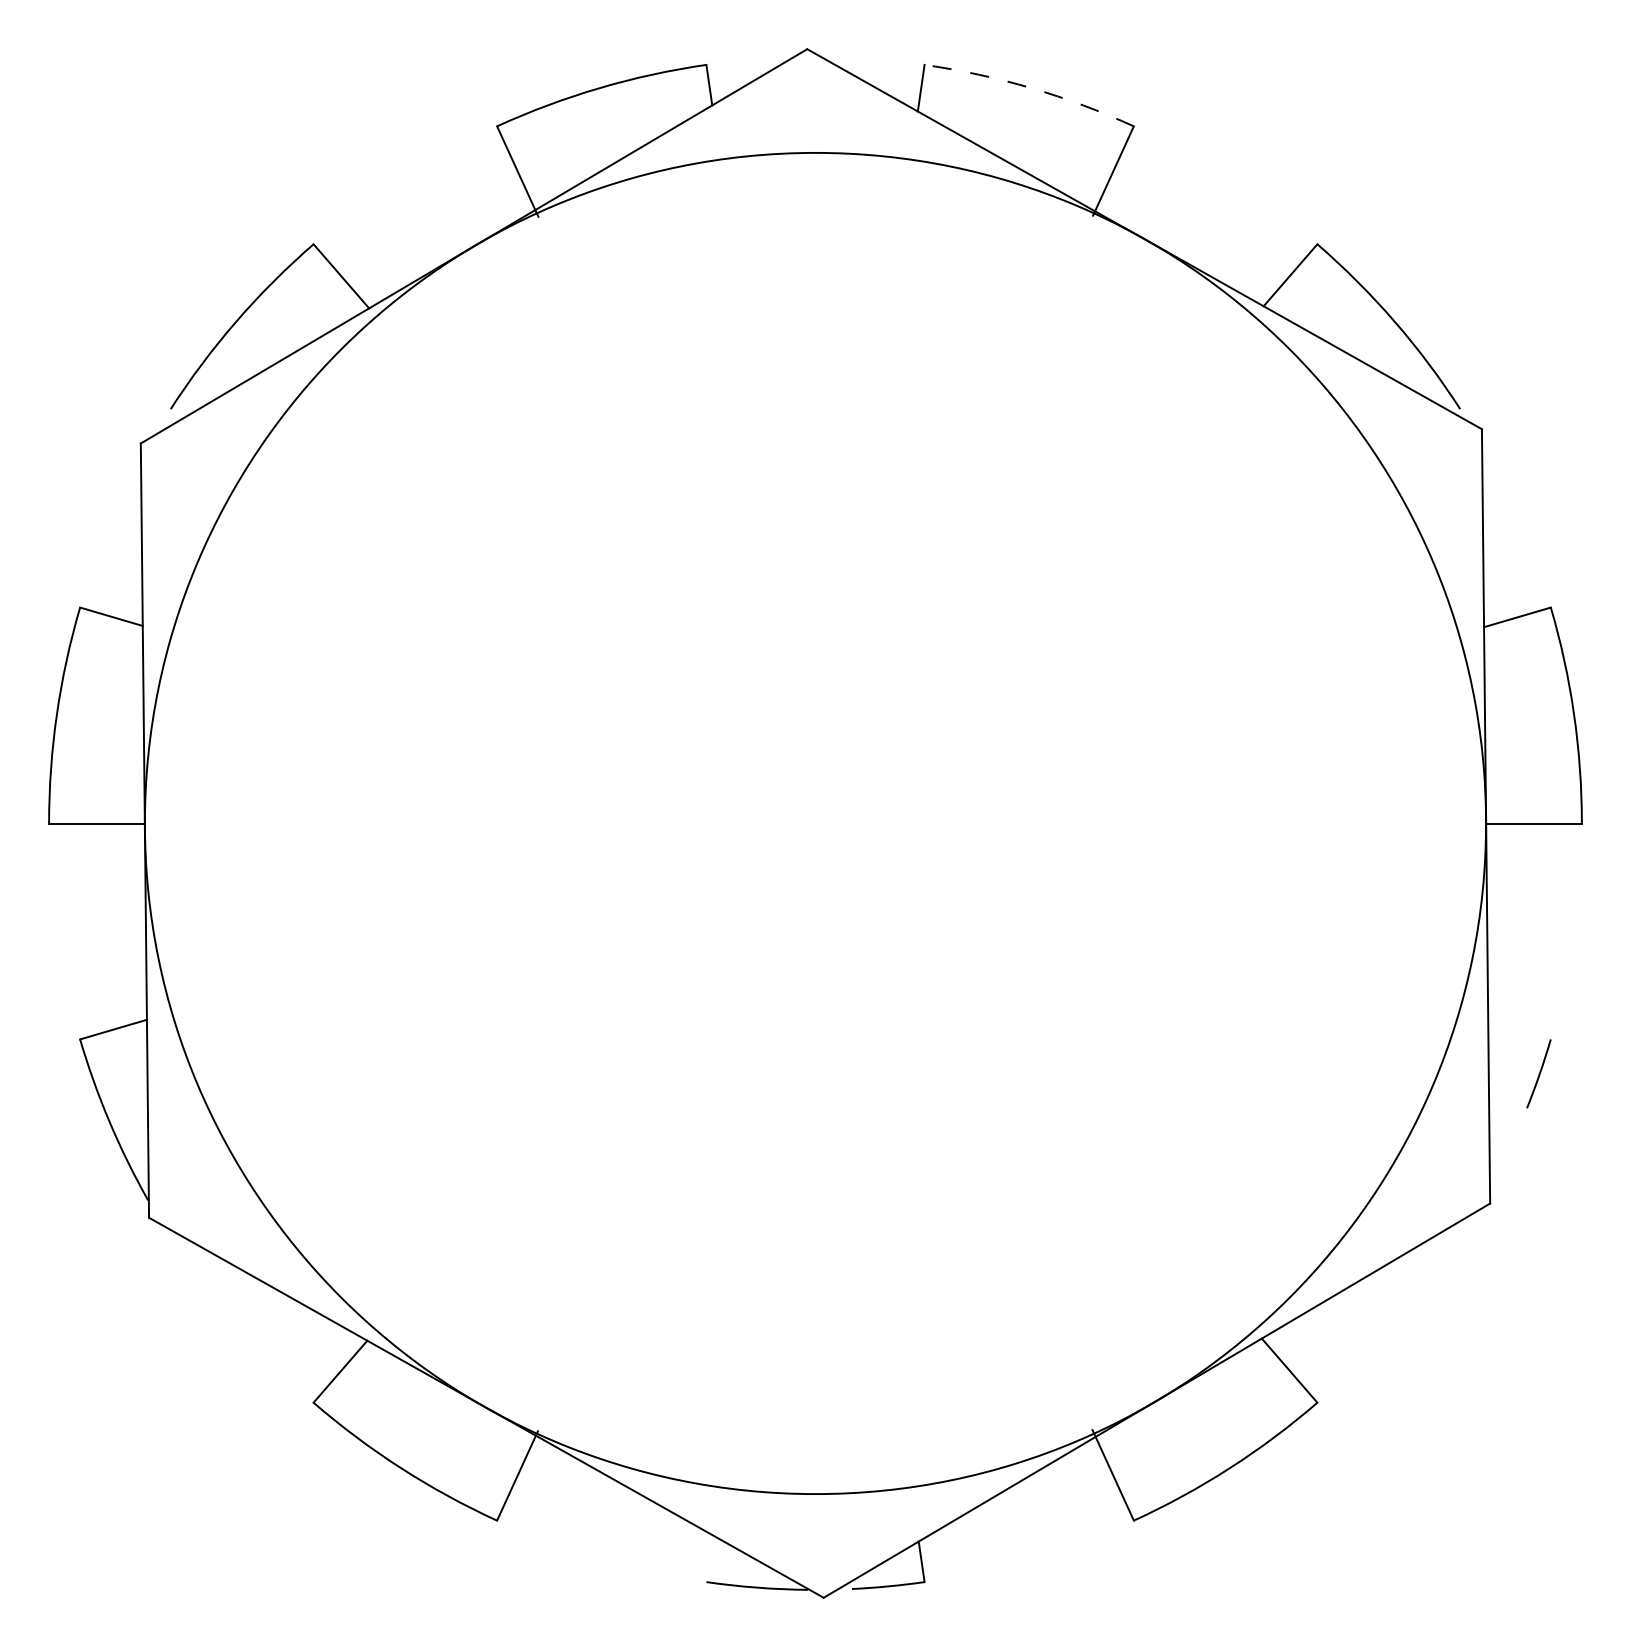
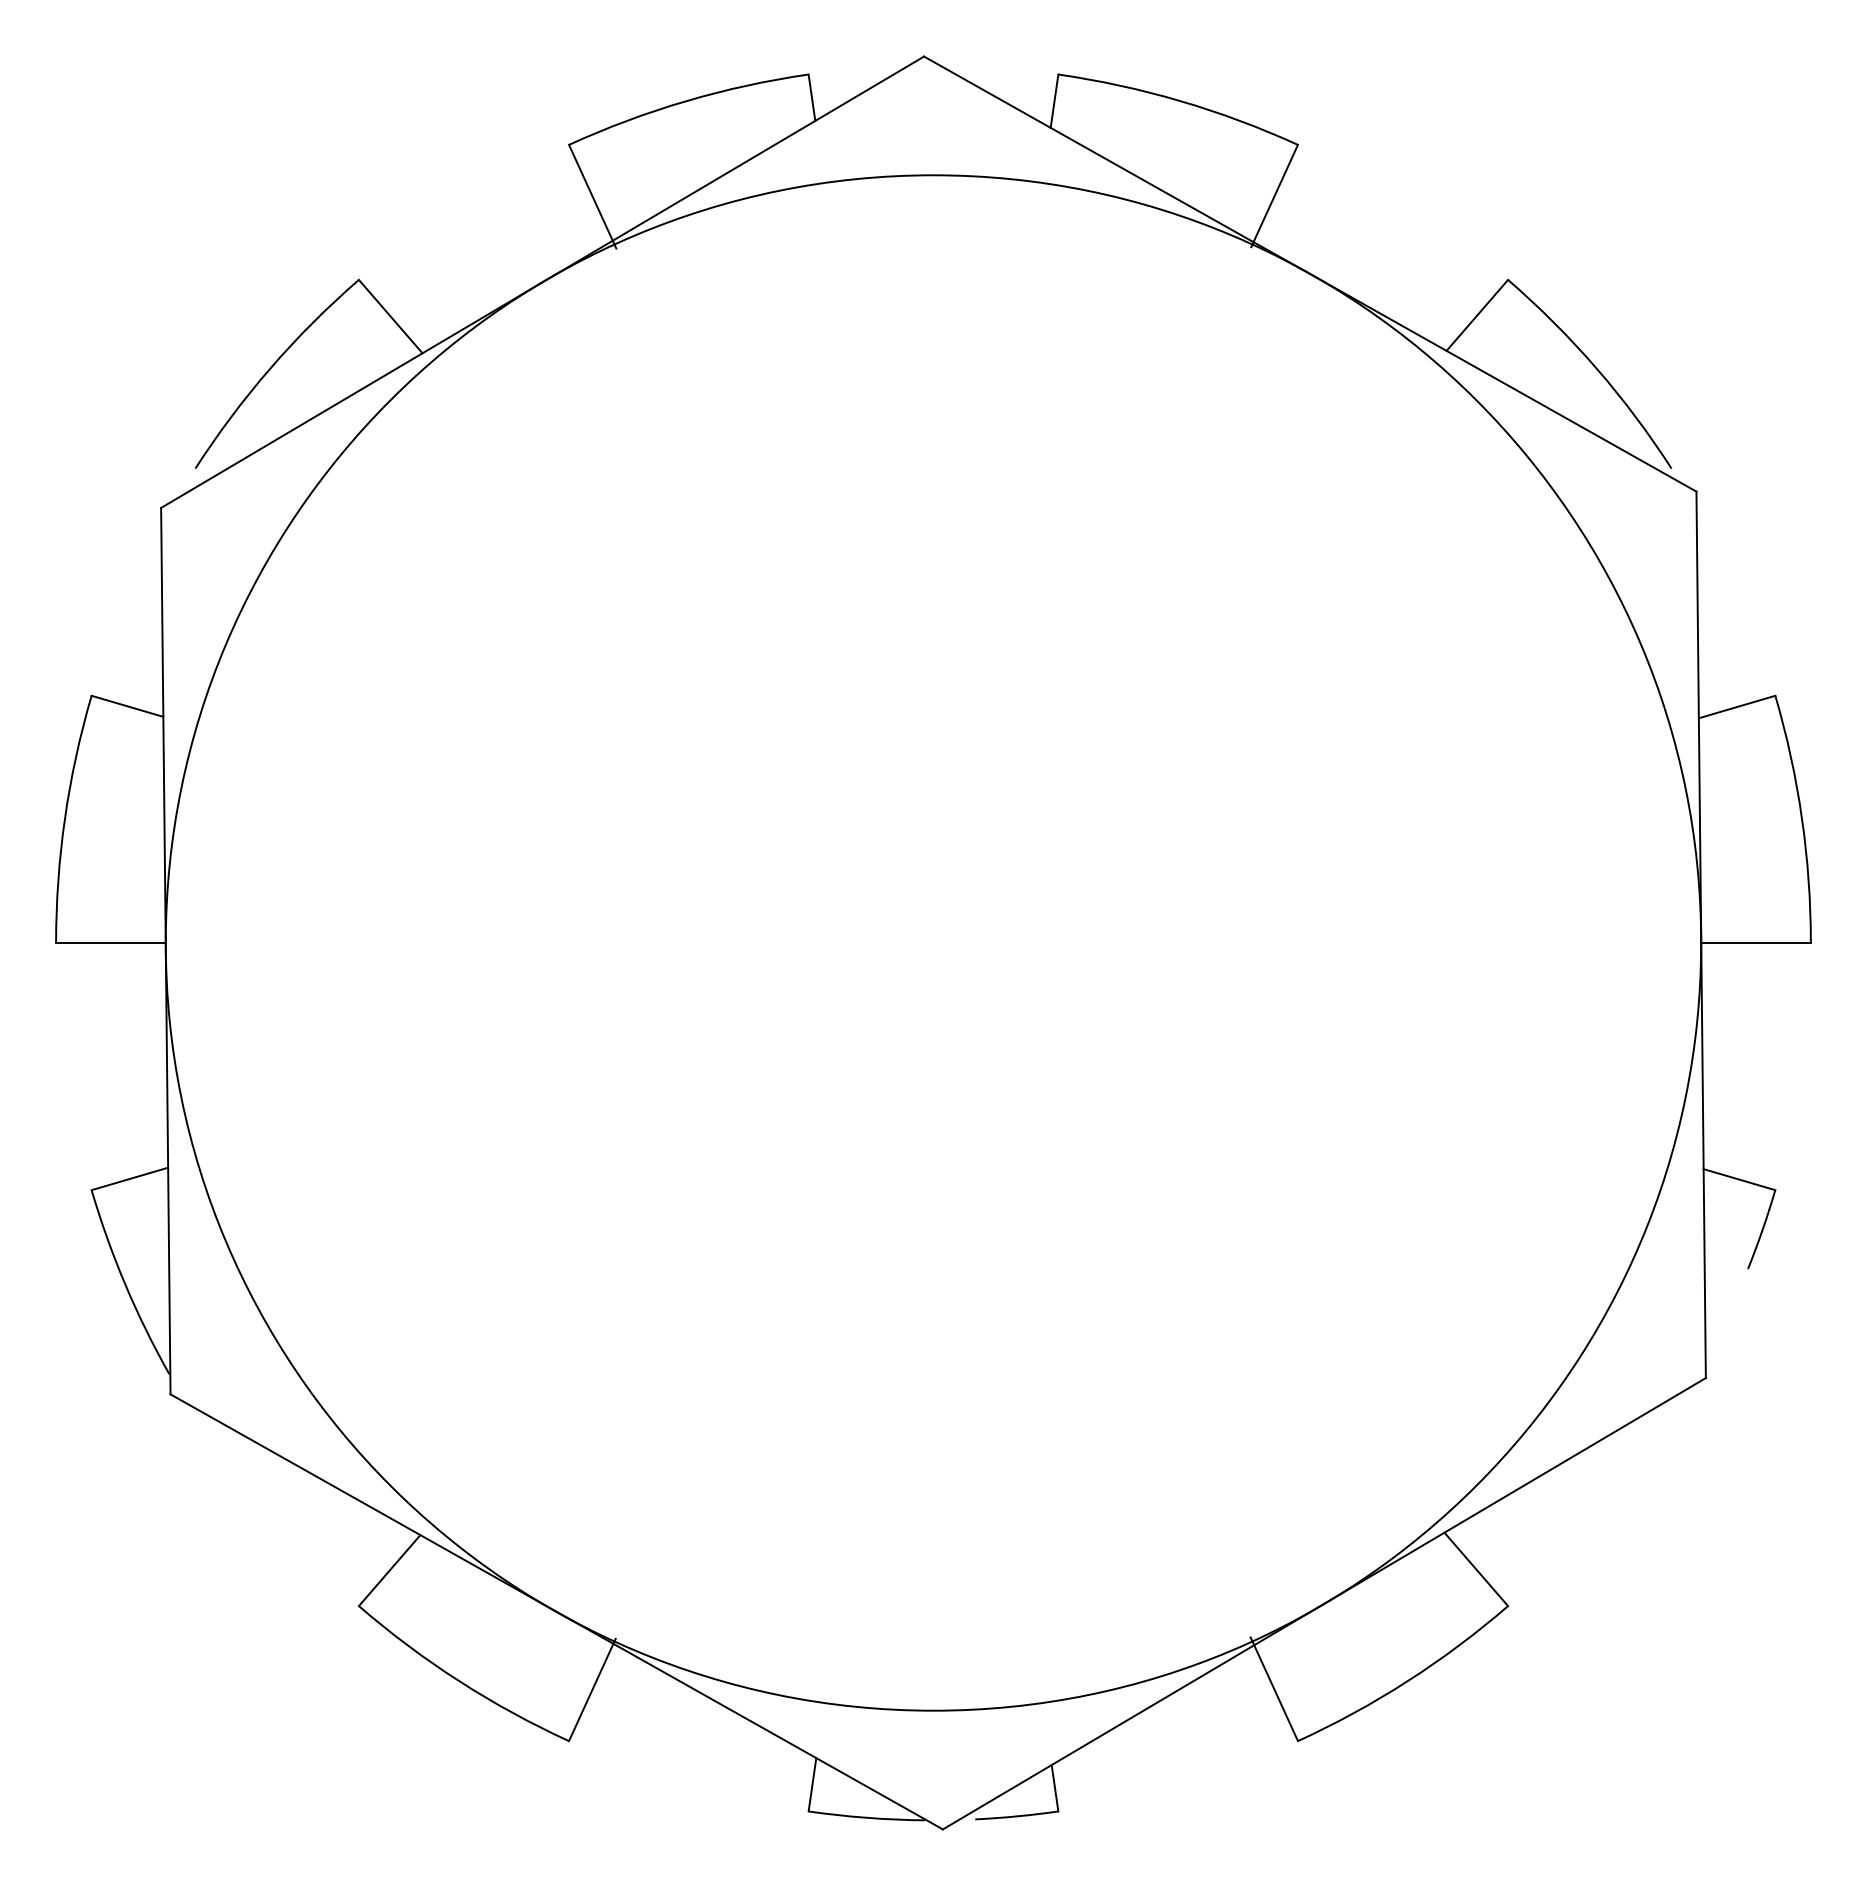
arc: (1031, 88) -> (1180, 101), dashed -> solid
line: (1519, 1030) -> (1739, 1179), added
line: (709, 1558) -> (812, 1784), added

